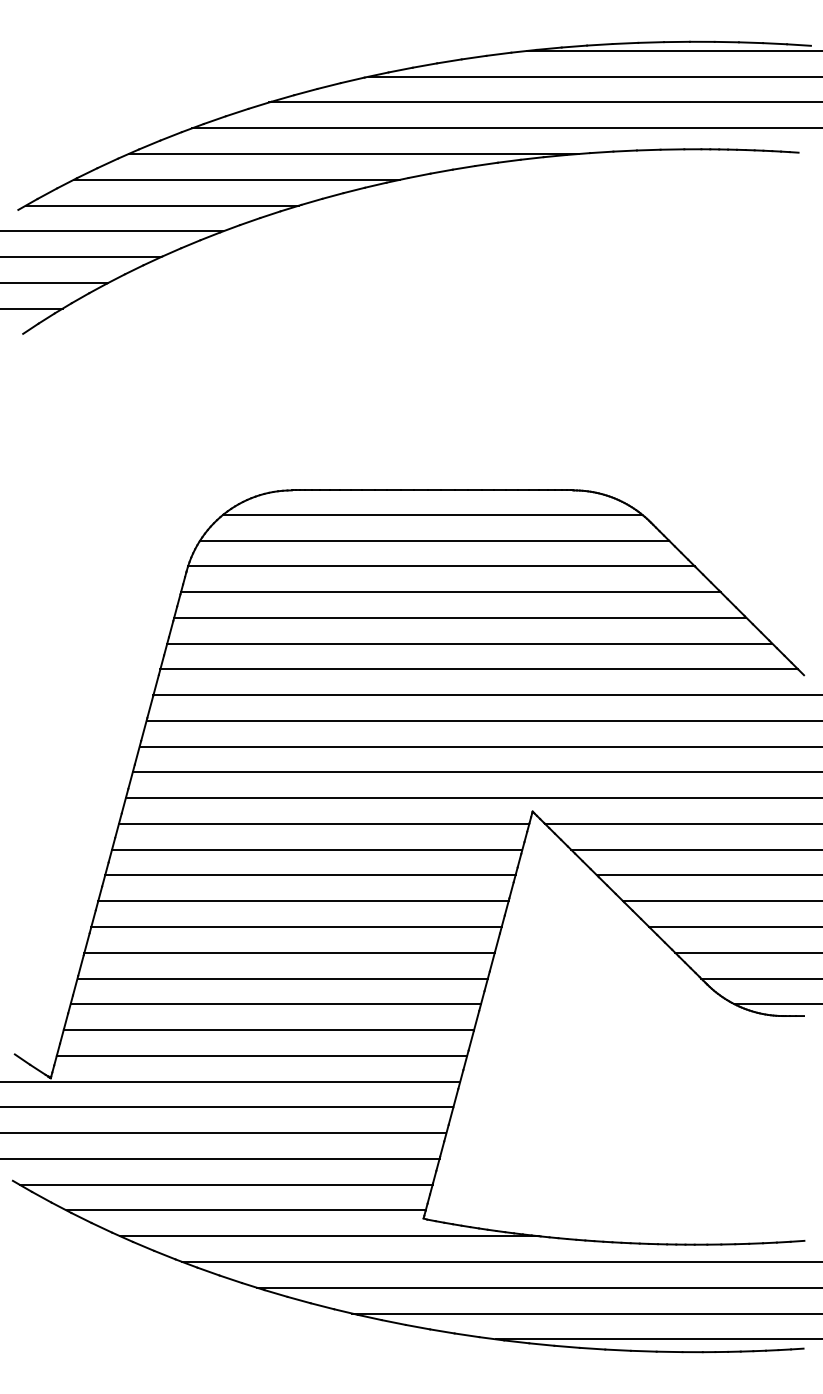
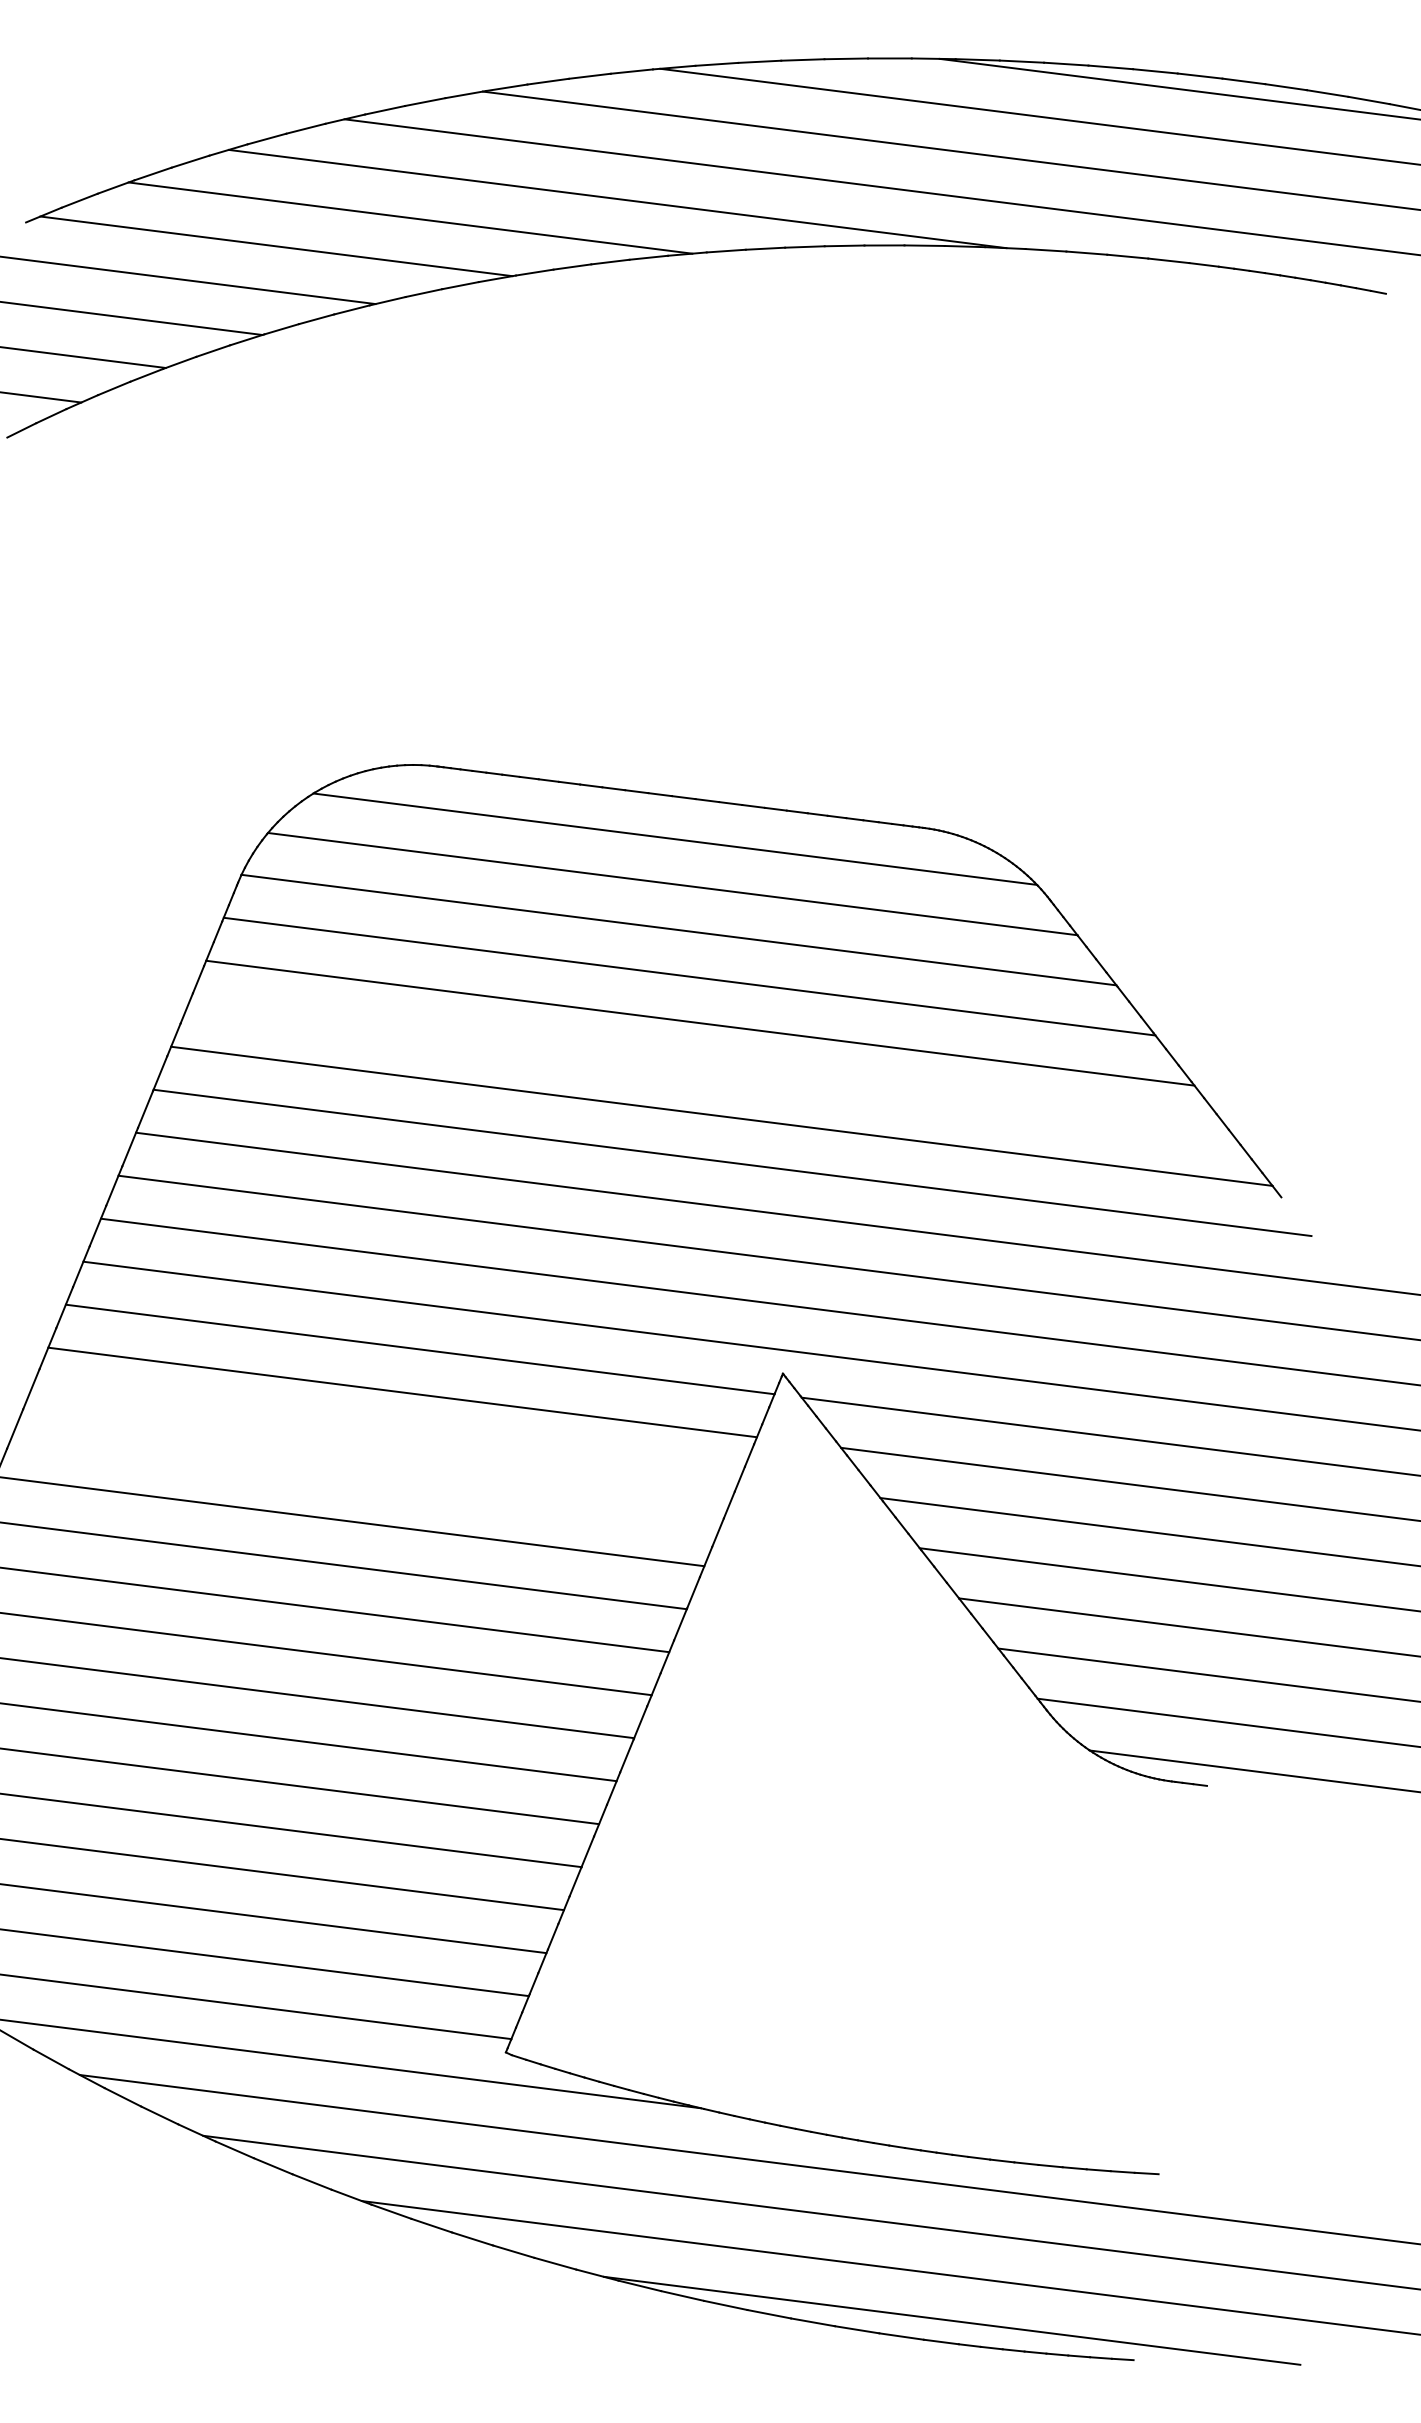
line: (469, 643) -> (710, 1069), removed
line: (310, 875) -> (385, 1435), removed
line: (303, 901) -> (367, 1478), removed

